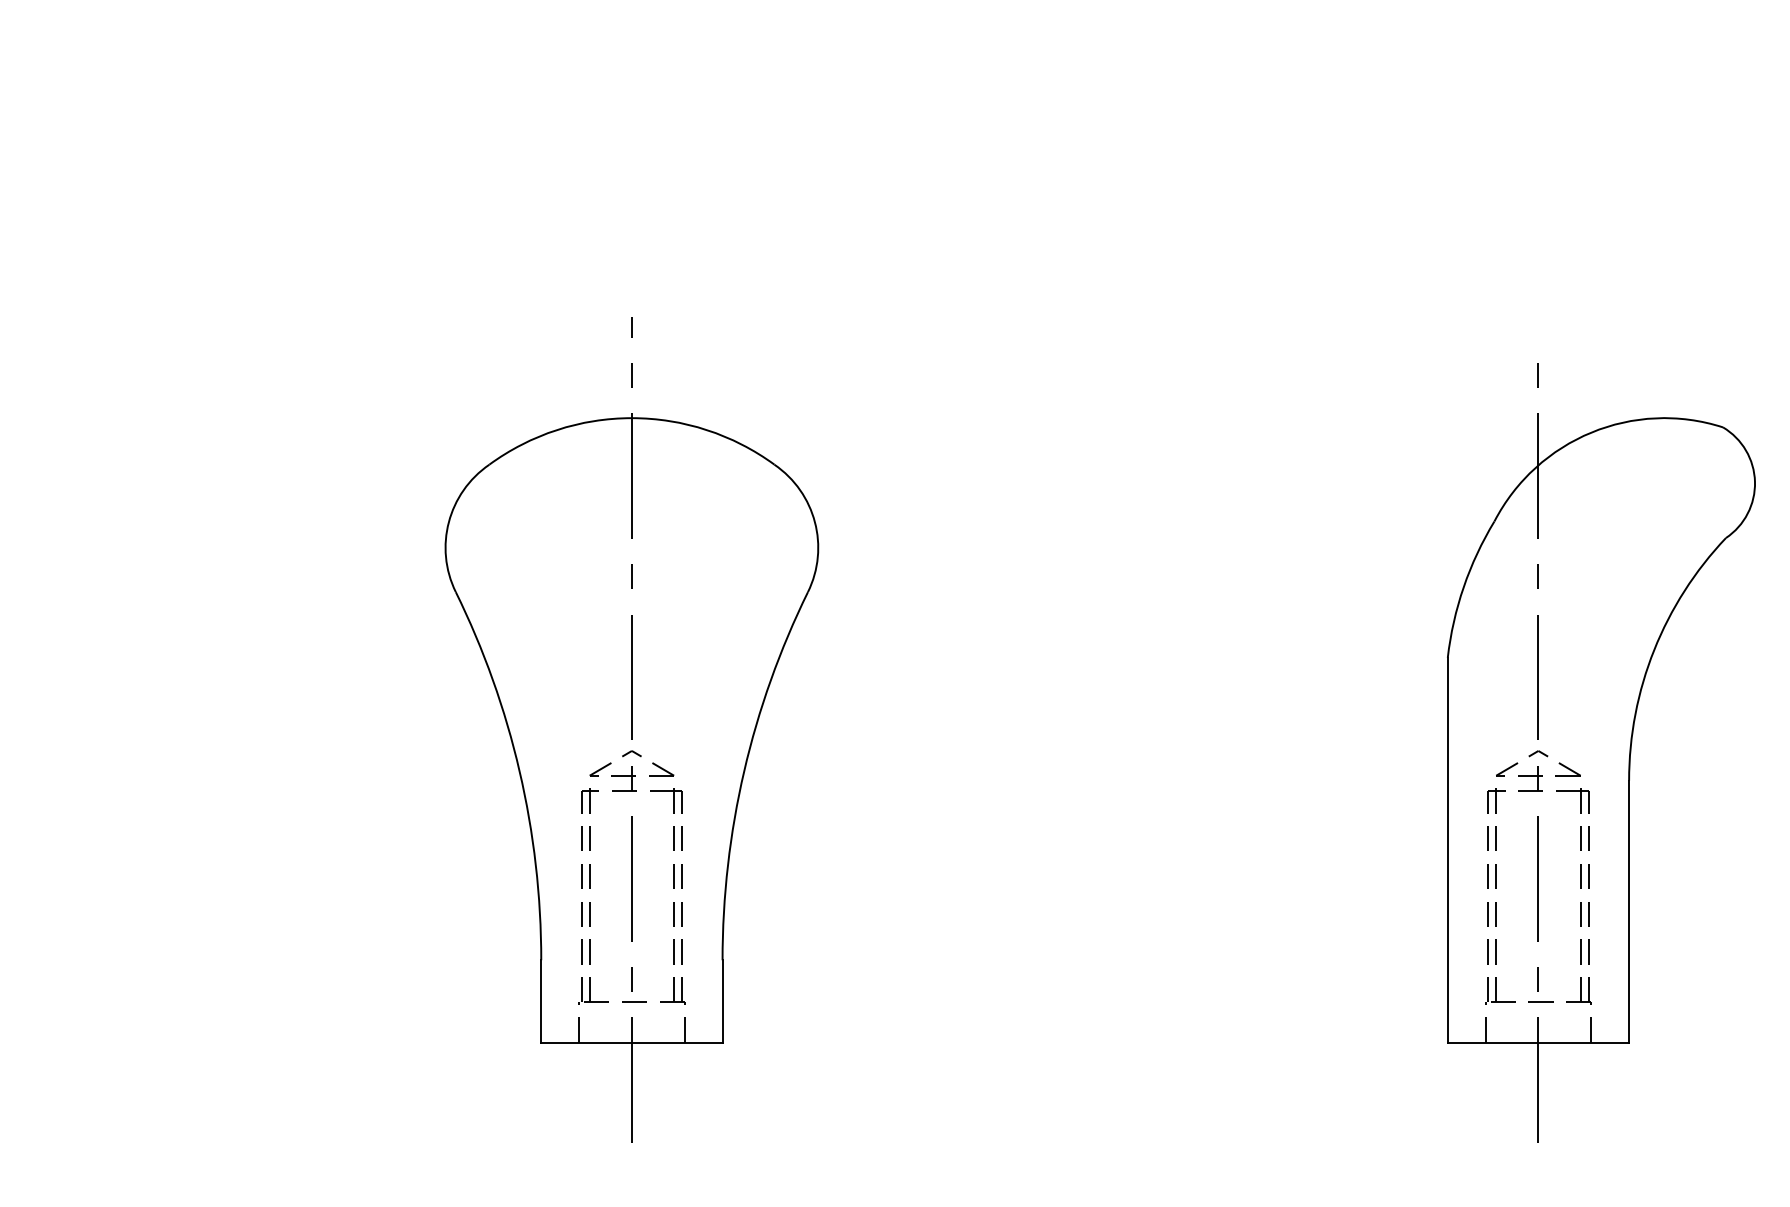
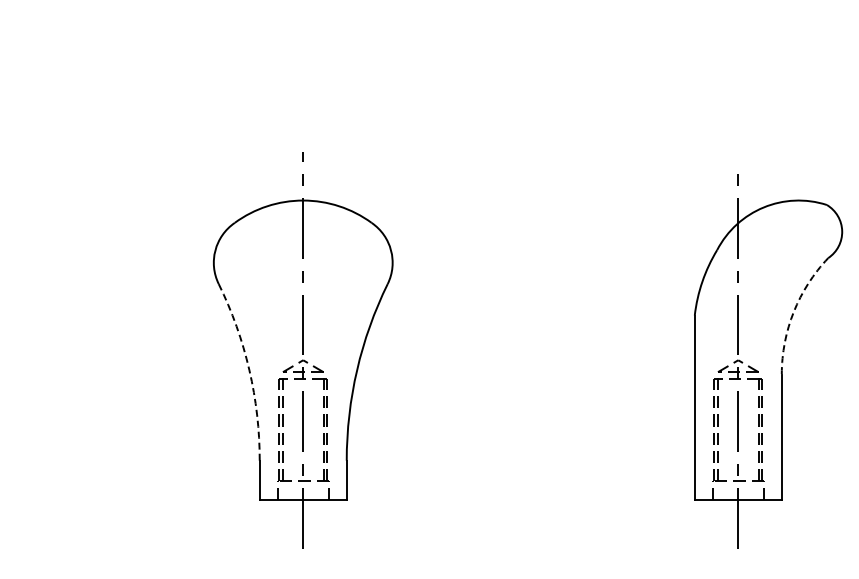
arc: (1653, 649) -> (793, 311), solid -> dashed
arc: (519, 772) -> (249, 370), solid -> dashed

